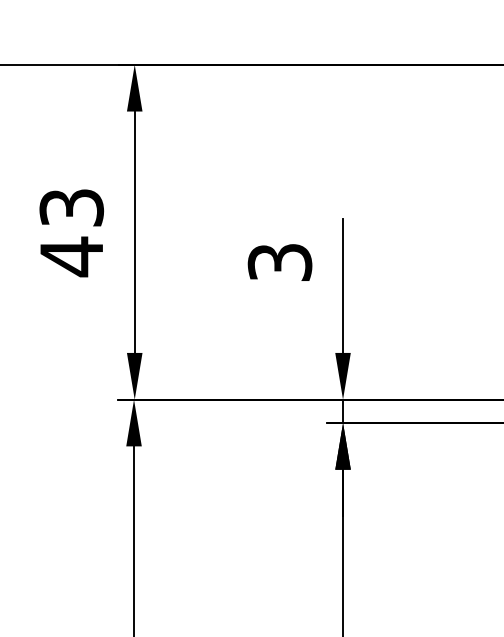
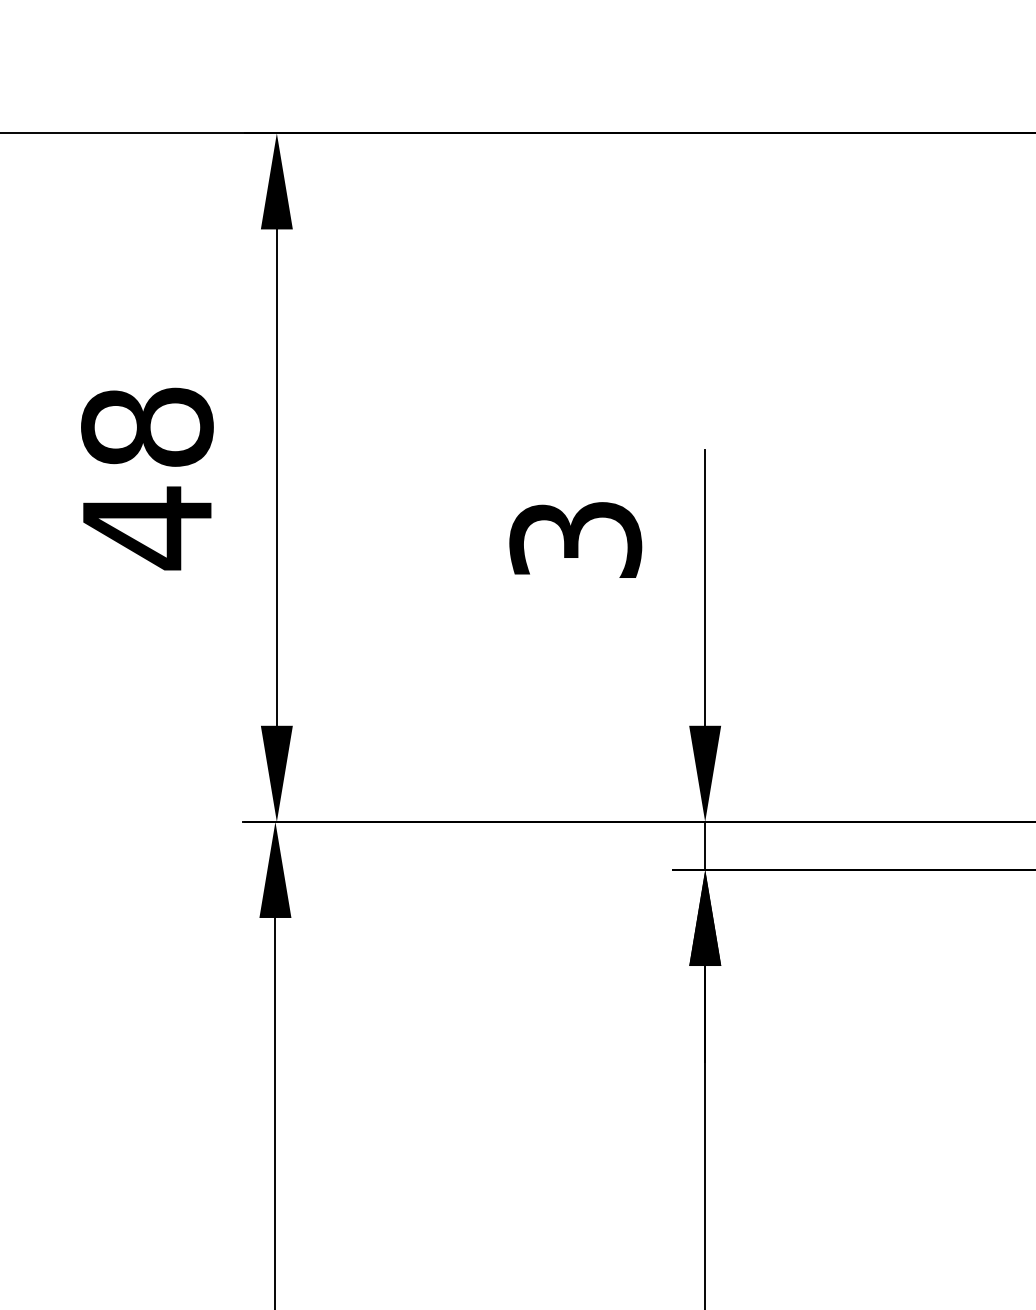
text: (71, 207) -> (146, 426), 43 -> 48

